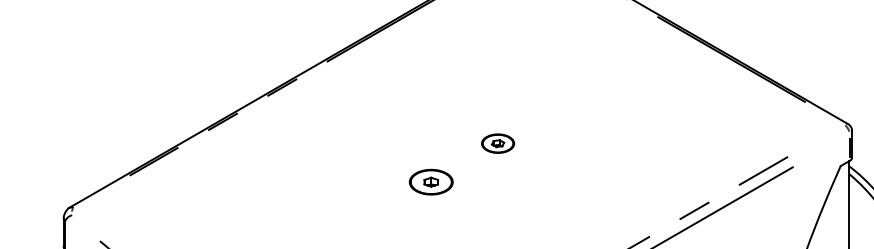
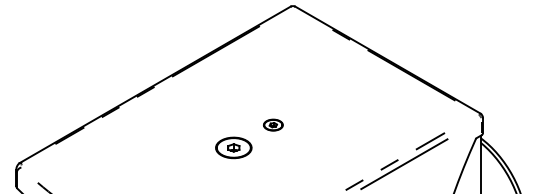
part: (430, 181) -> (233, 147), size x1.4

